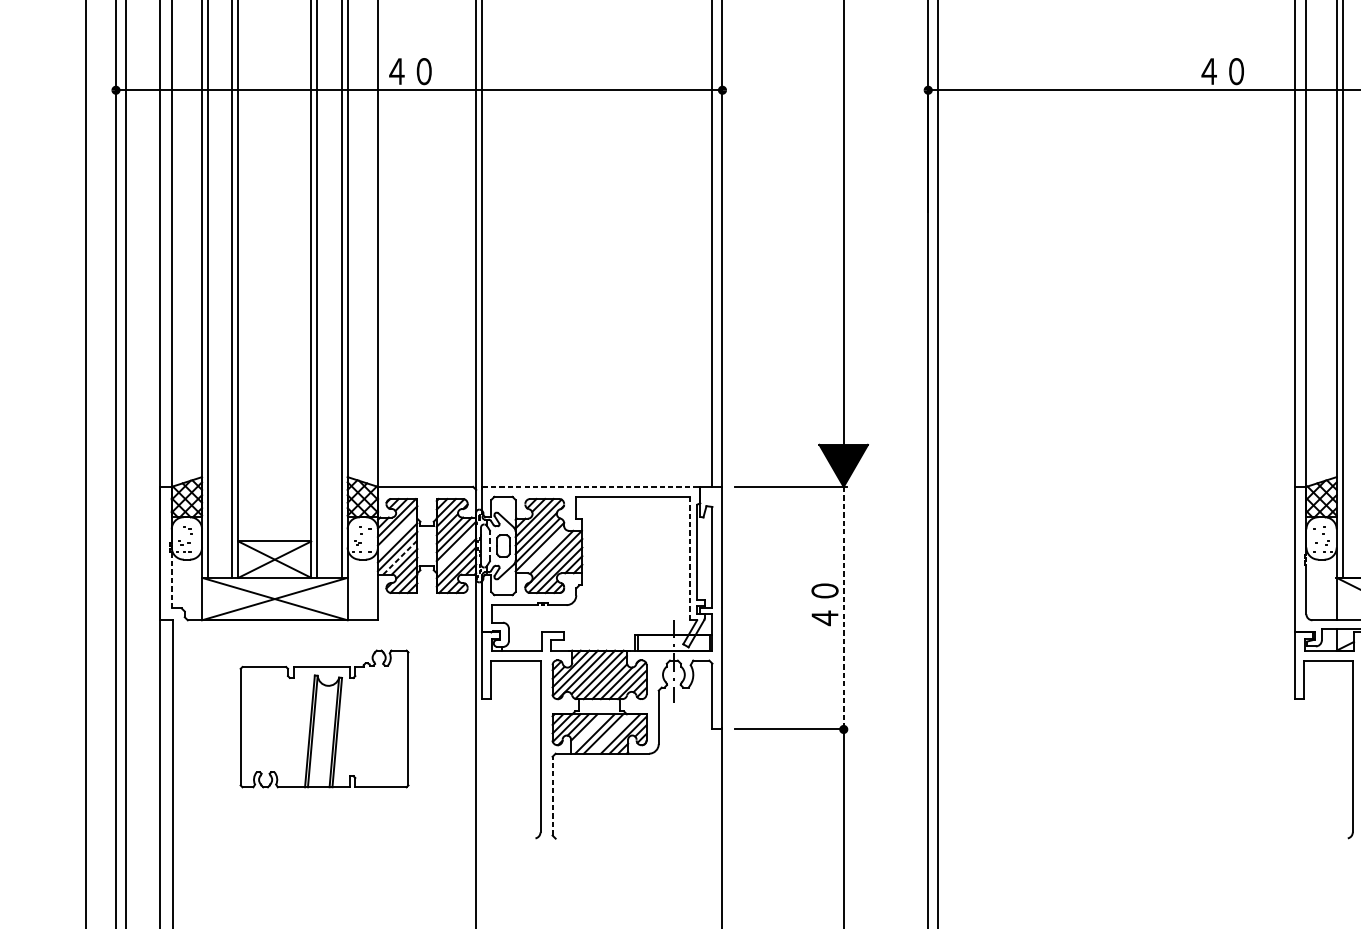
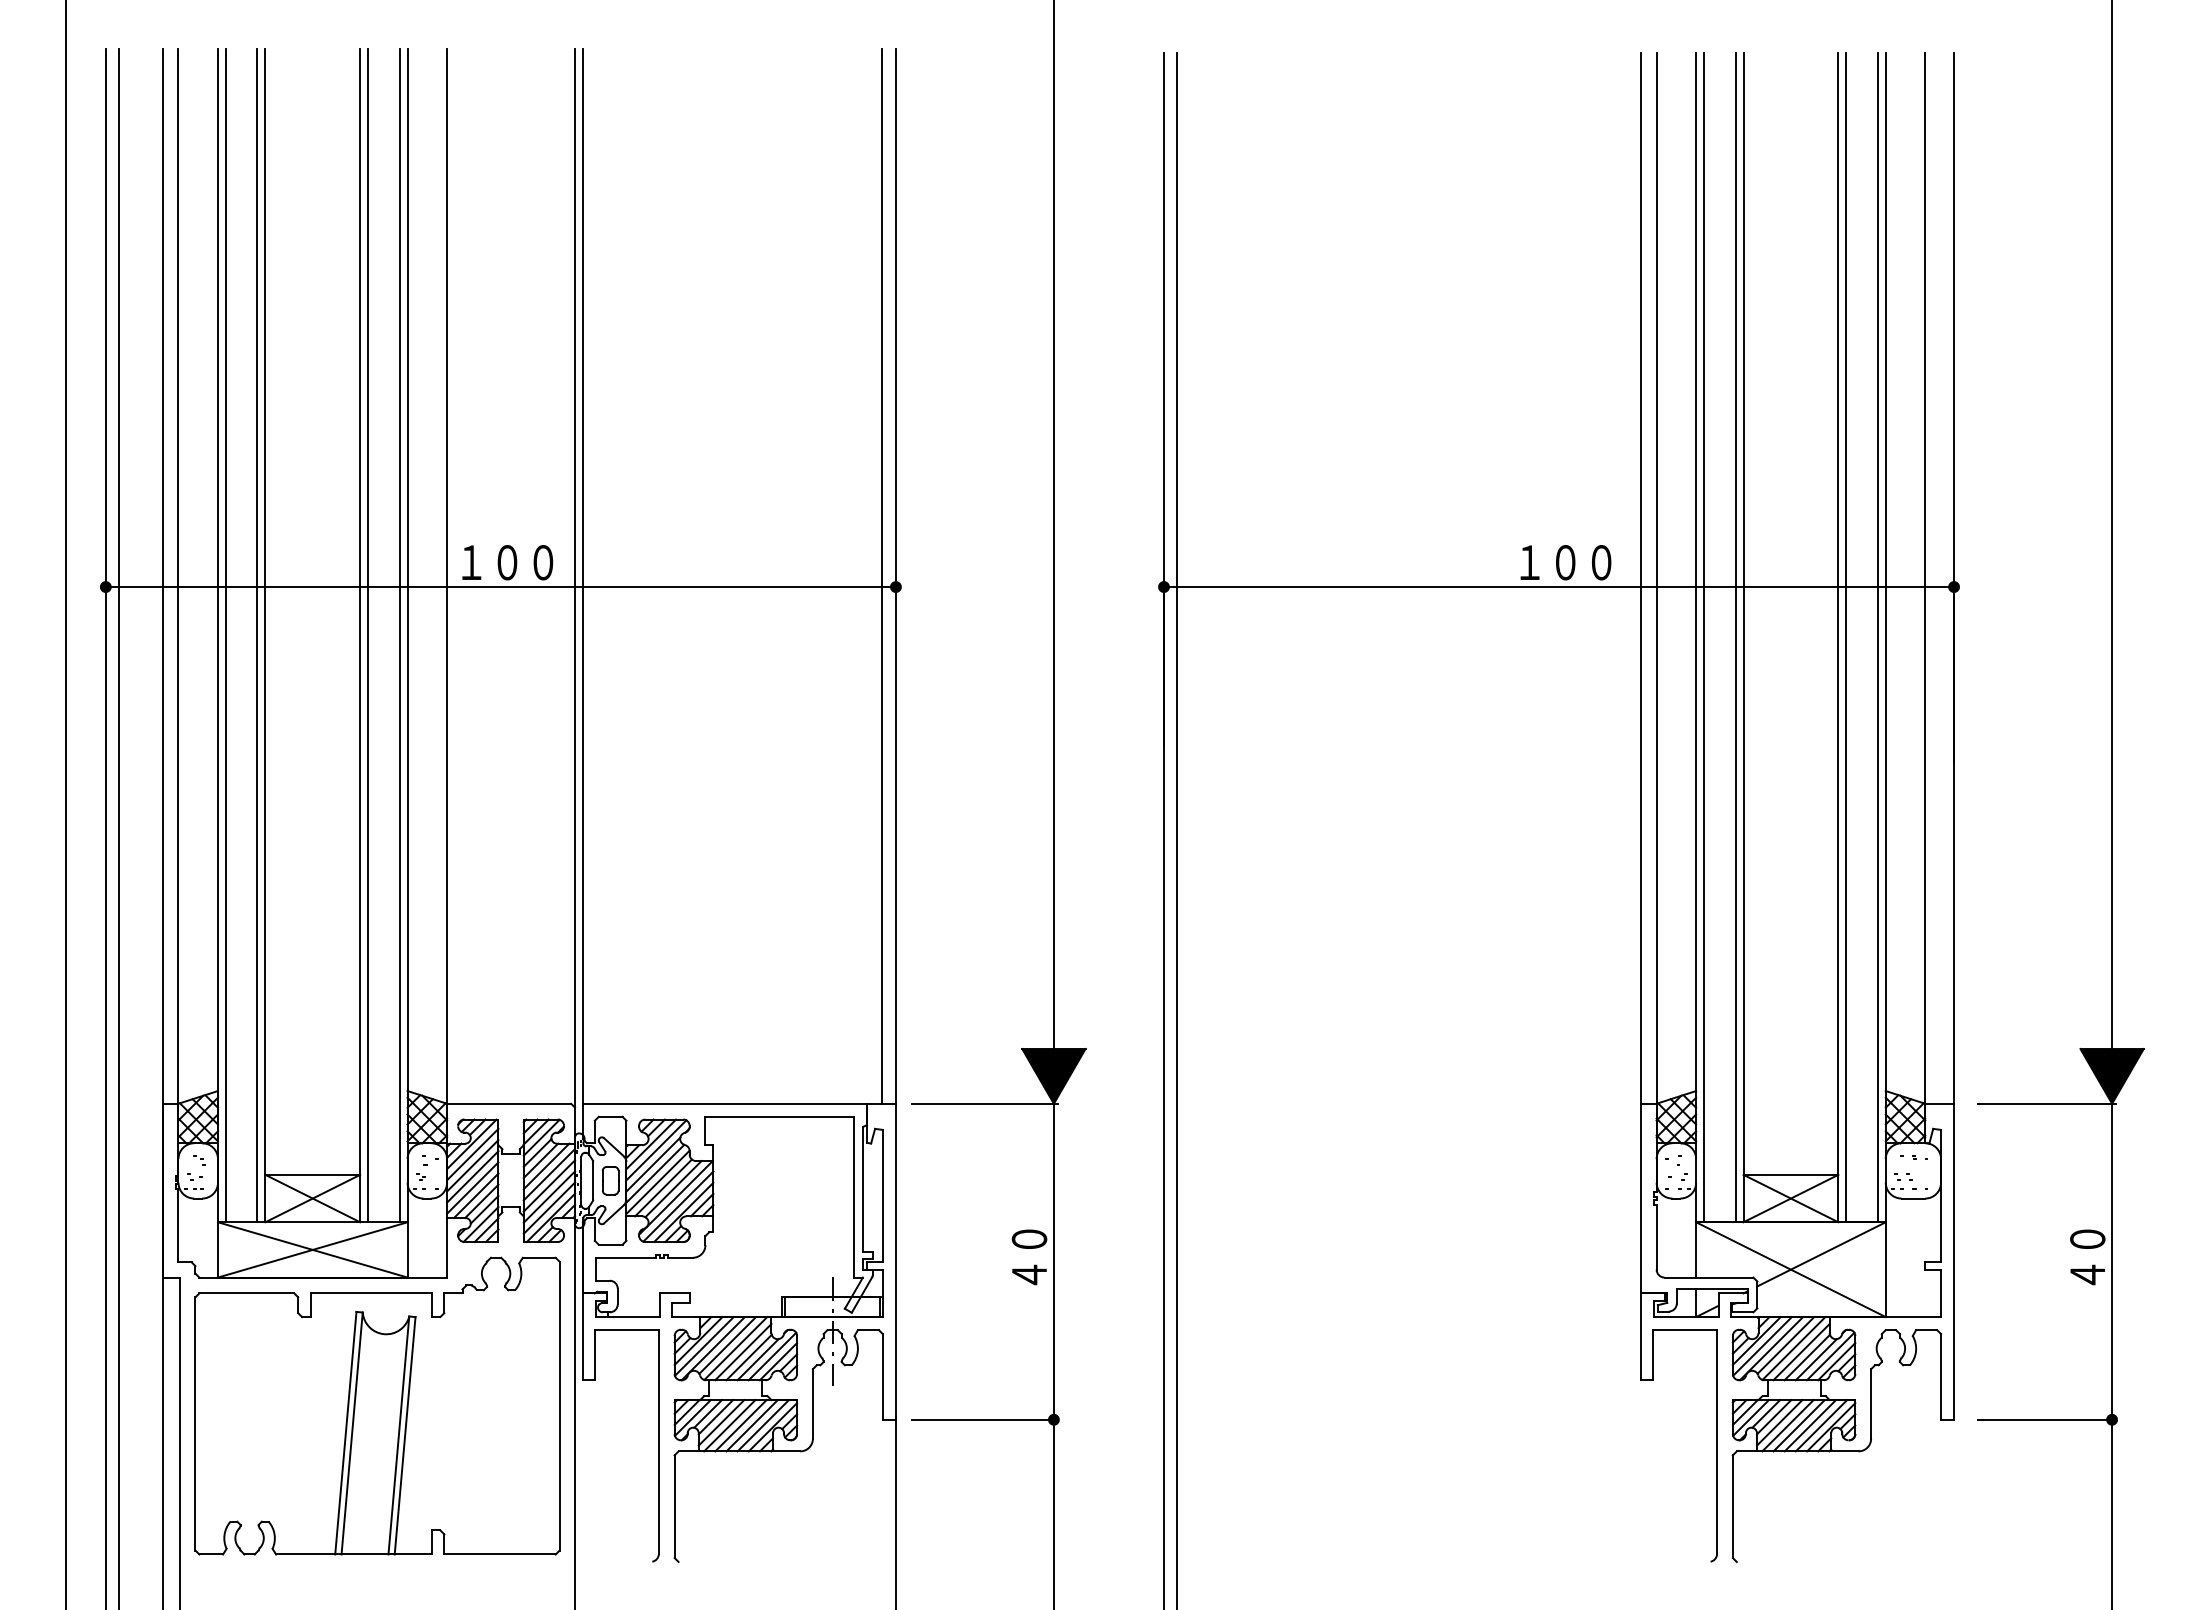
text: (424, 71) -> (507, 562), ４０ -> １００
text: (1236, 71) -> (1565, 562), ４０ -> １００
line: (591, 486) -> (725, 1103), dashed -> solid
line: (397, 534) -> (472, 1165), added
line: (490, 545) -> (593, 1180), dashed -> solid
line: (456, 549) -> (549, 1185), added
line: (544, 551) -> (663, 1187), added
line: (400, 557) -> (476, 1195), dashed -> solid
line: (689, 558) -> (853, 1196), dashed -> solid
line: (171, 580) -> (178, 1225), dashed -> solid
line: (843, 608) -> (1053, 1262), dashed -> solid
part: (324, 718) -> (377, 1405), size x1.67
line: (588, 731) -> (721, 1422), added
line: (611, 733) -> (751, 1425), added
line: (552, 796) -> (674, 1506), dashed -> solid

